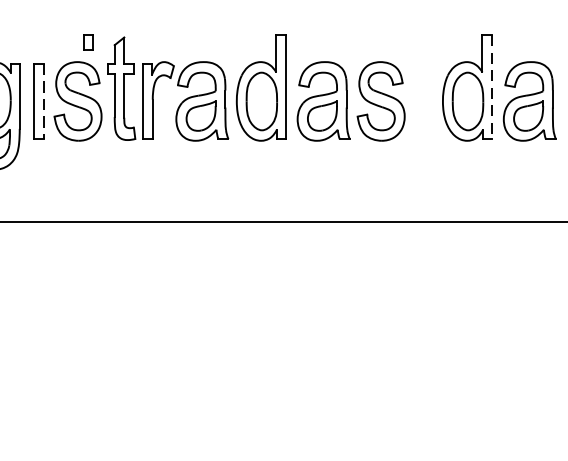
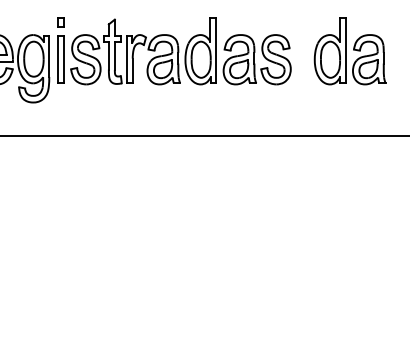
part: (87, 42) -> (60, 22), moved
line: (491, 86) -> (345, 50), dashed -> solid
line: (44, 101) -> (64, 59), dashed -> solid

